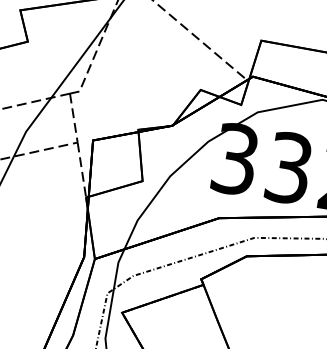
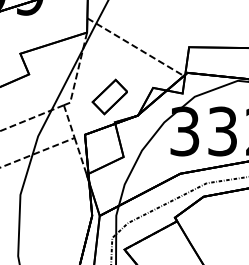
part: (136, 91) -> (109, 96), added

